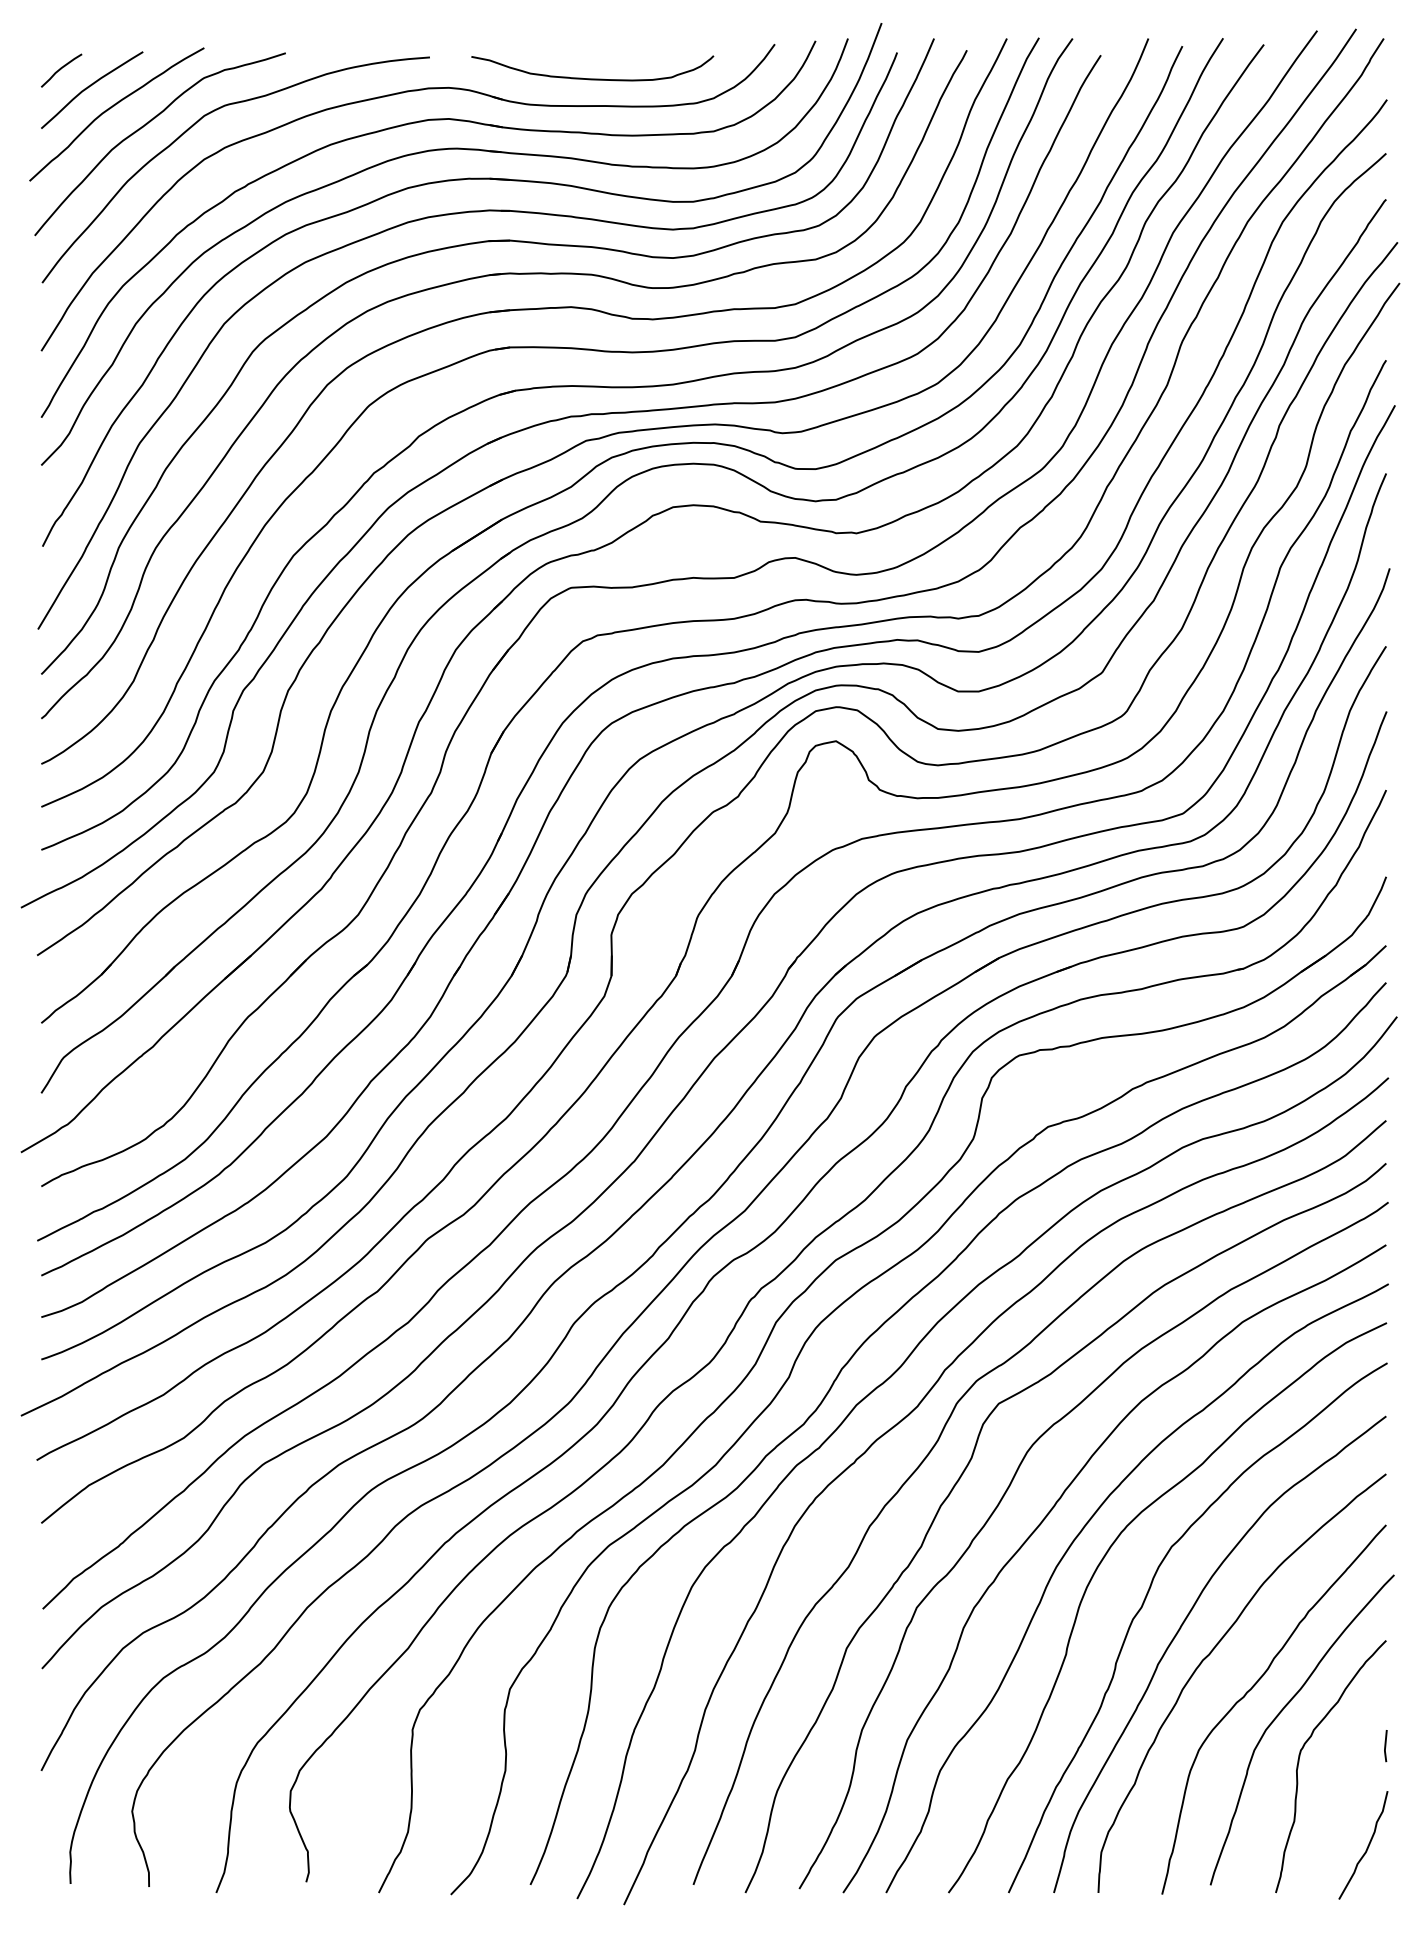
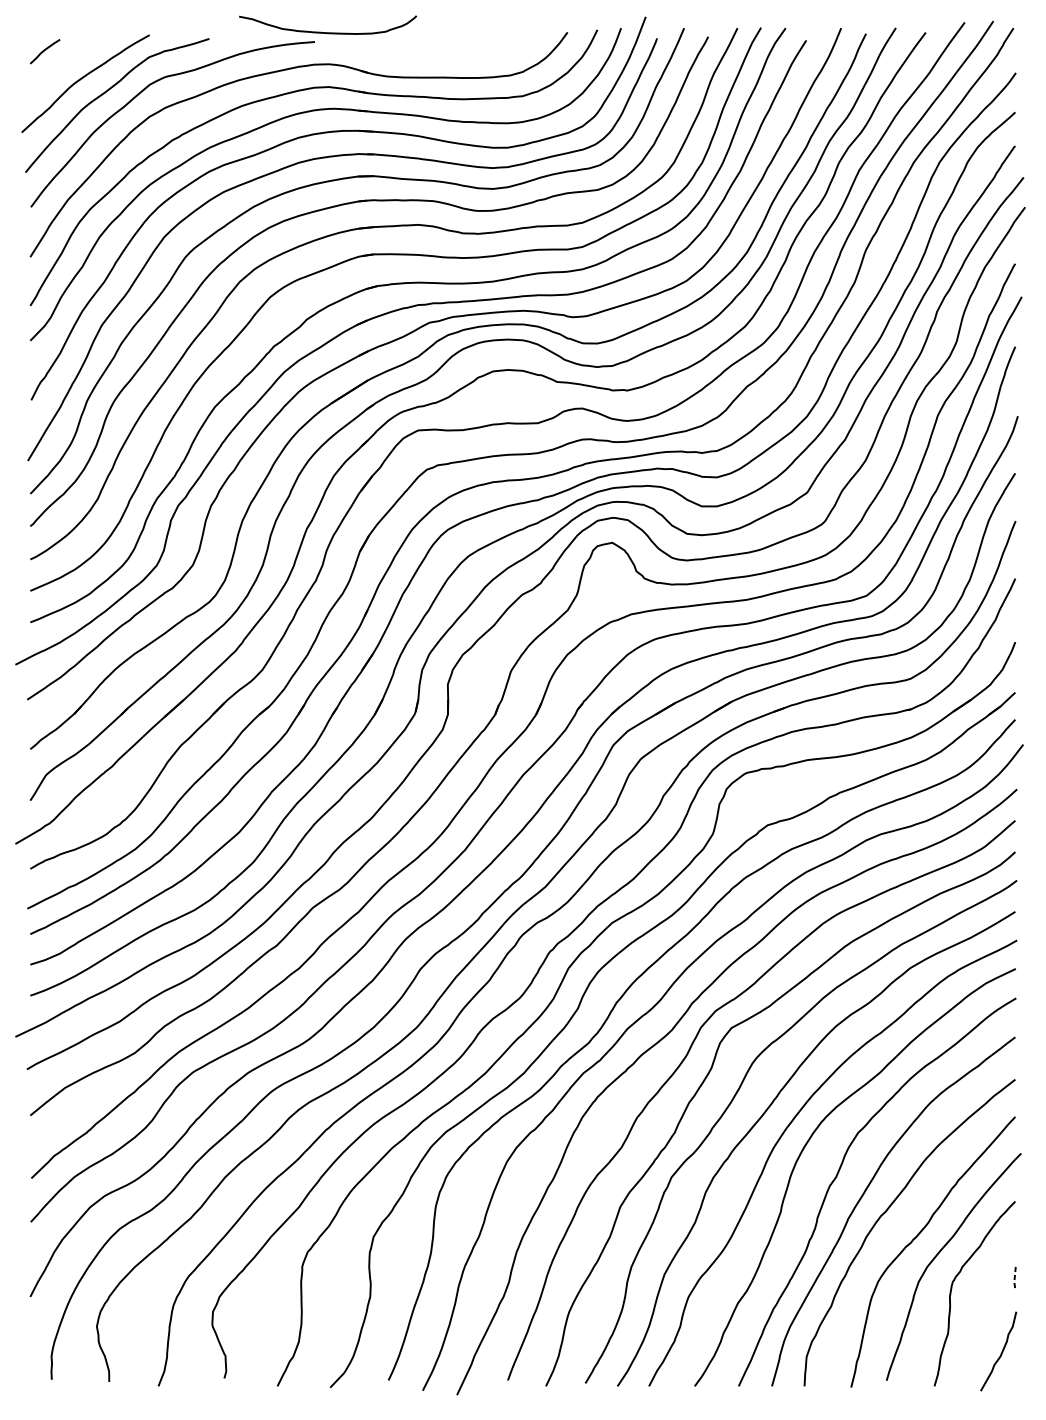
curve: (592, 78) -> (327, 32), moved
curve: (91, 86) -> (67, 63), removed
line: (1385, 1747) -> (1014, 1279), solid -> dashed

